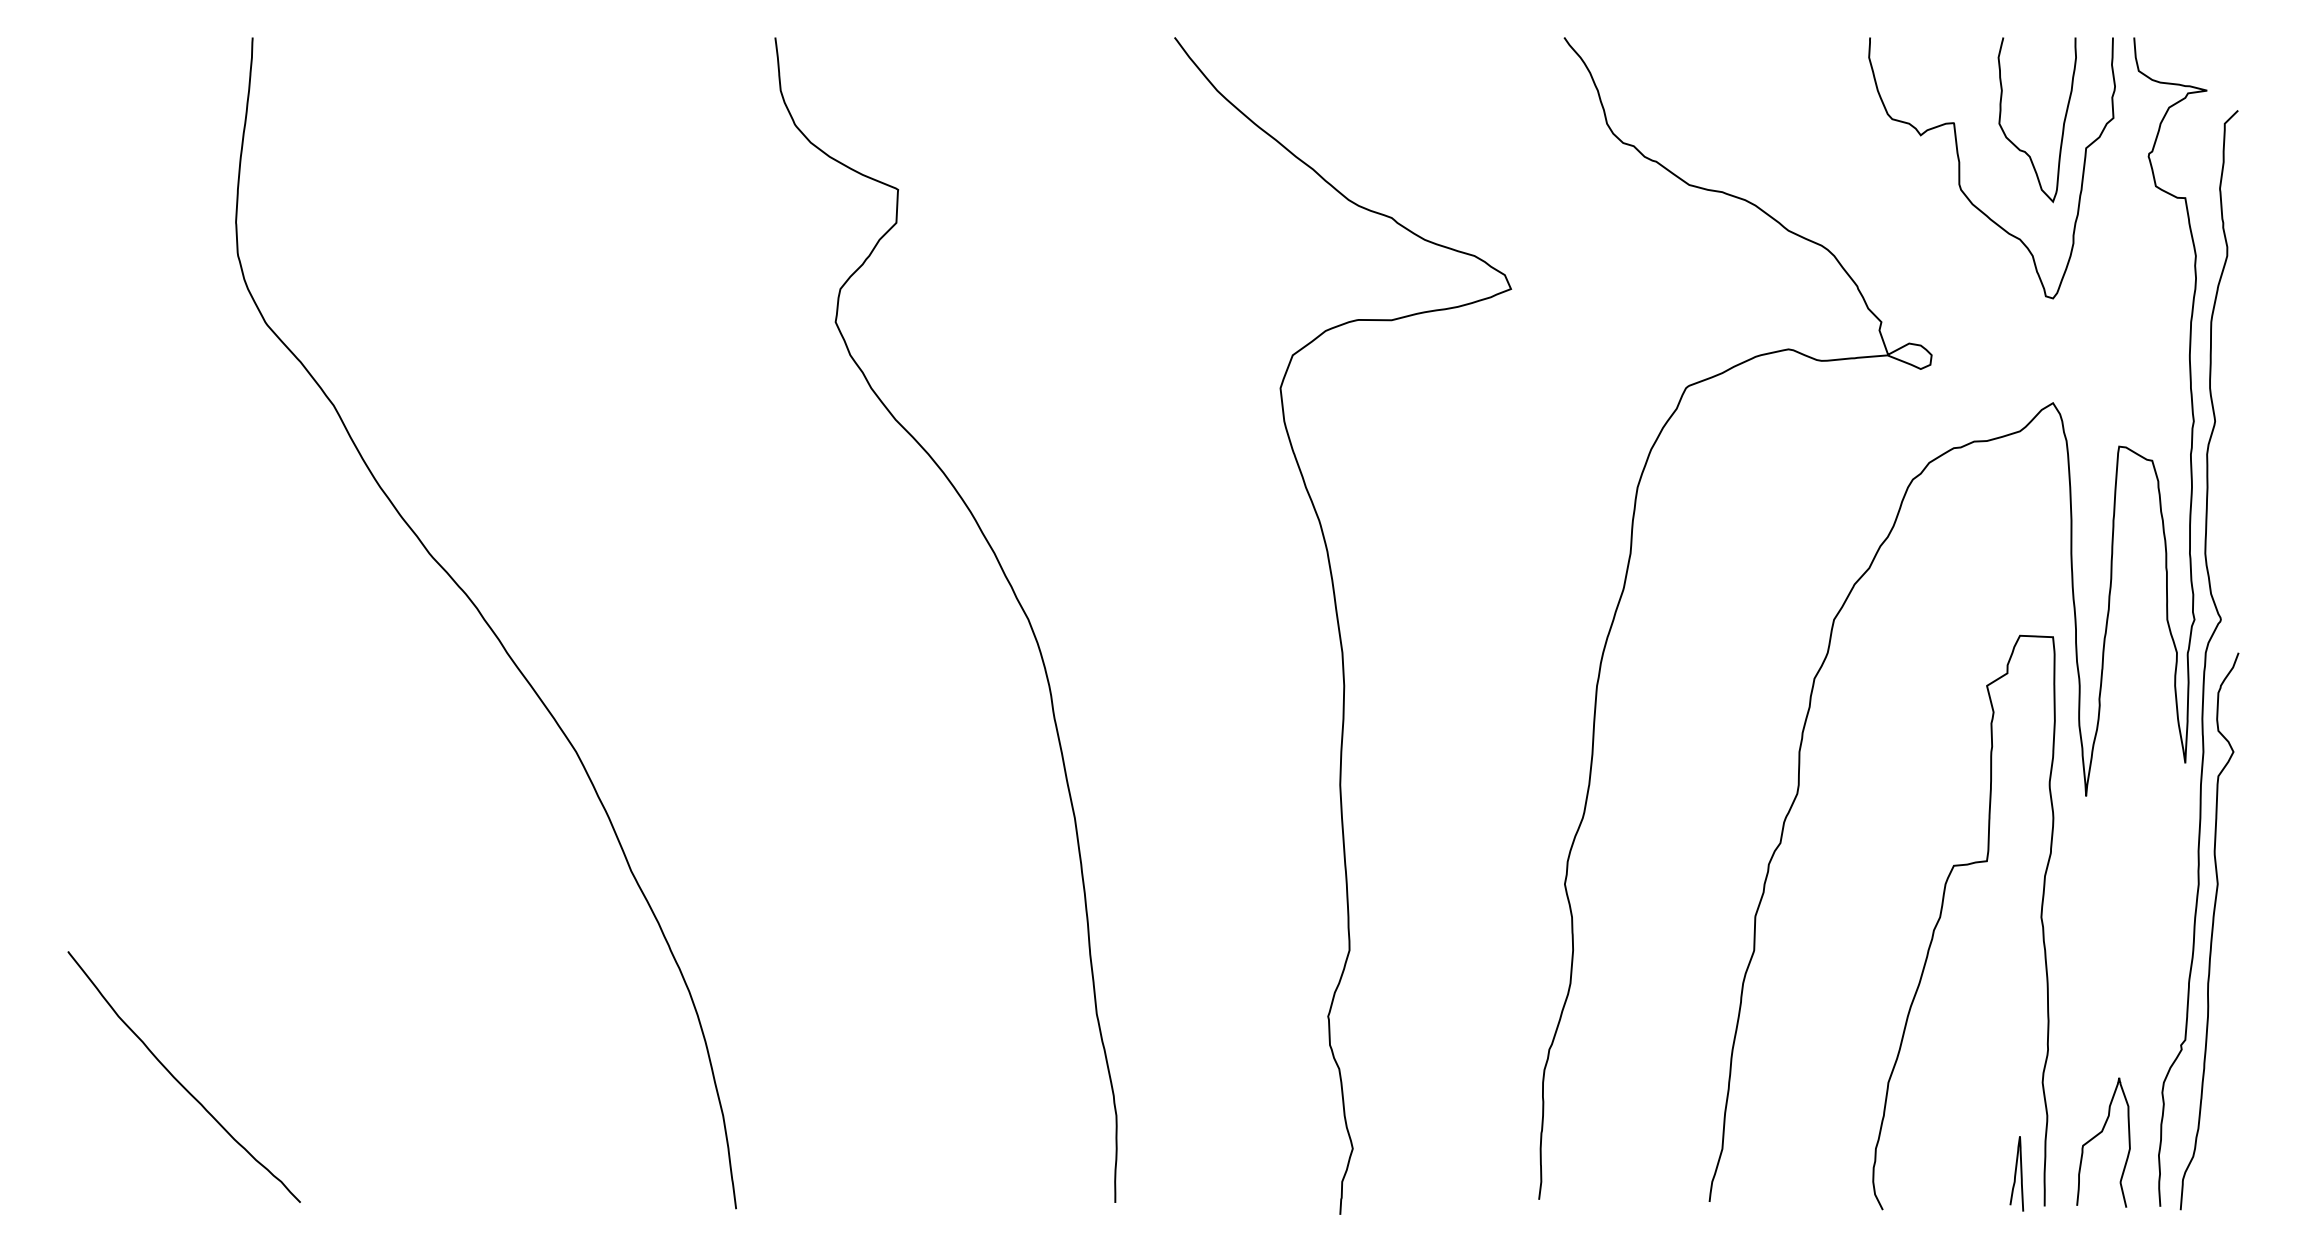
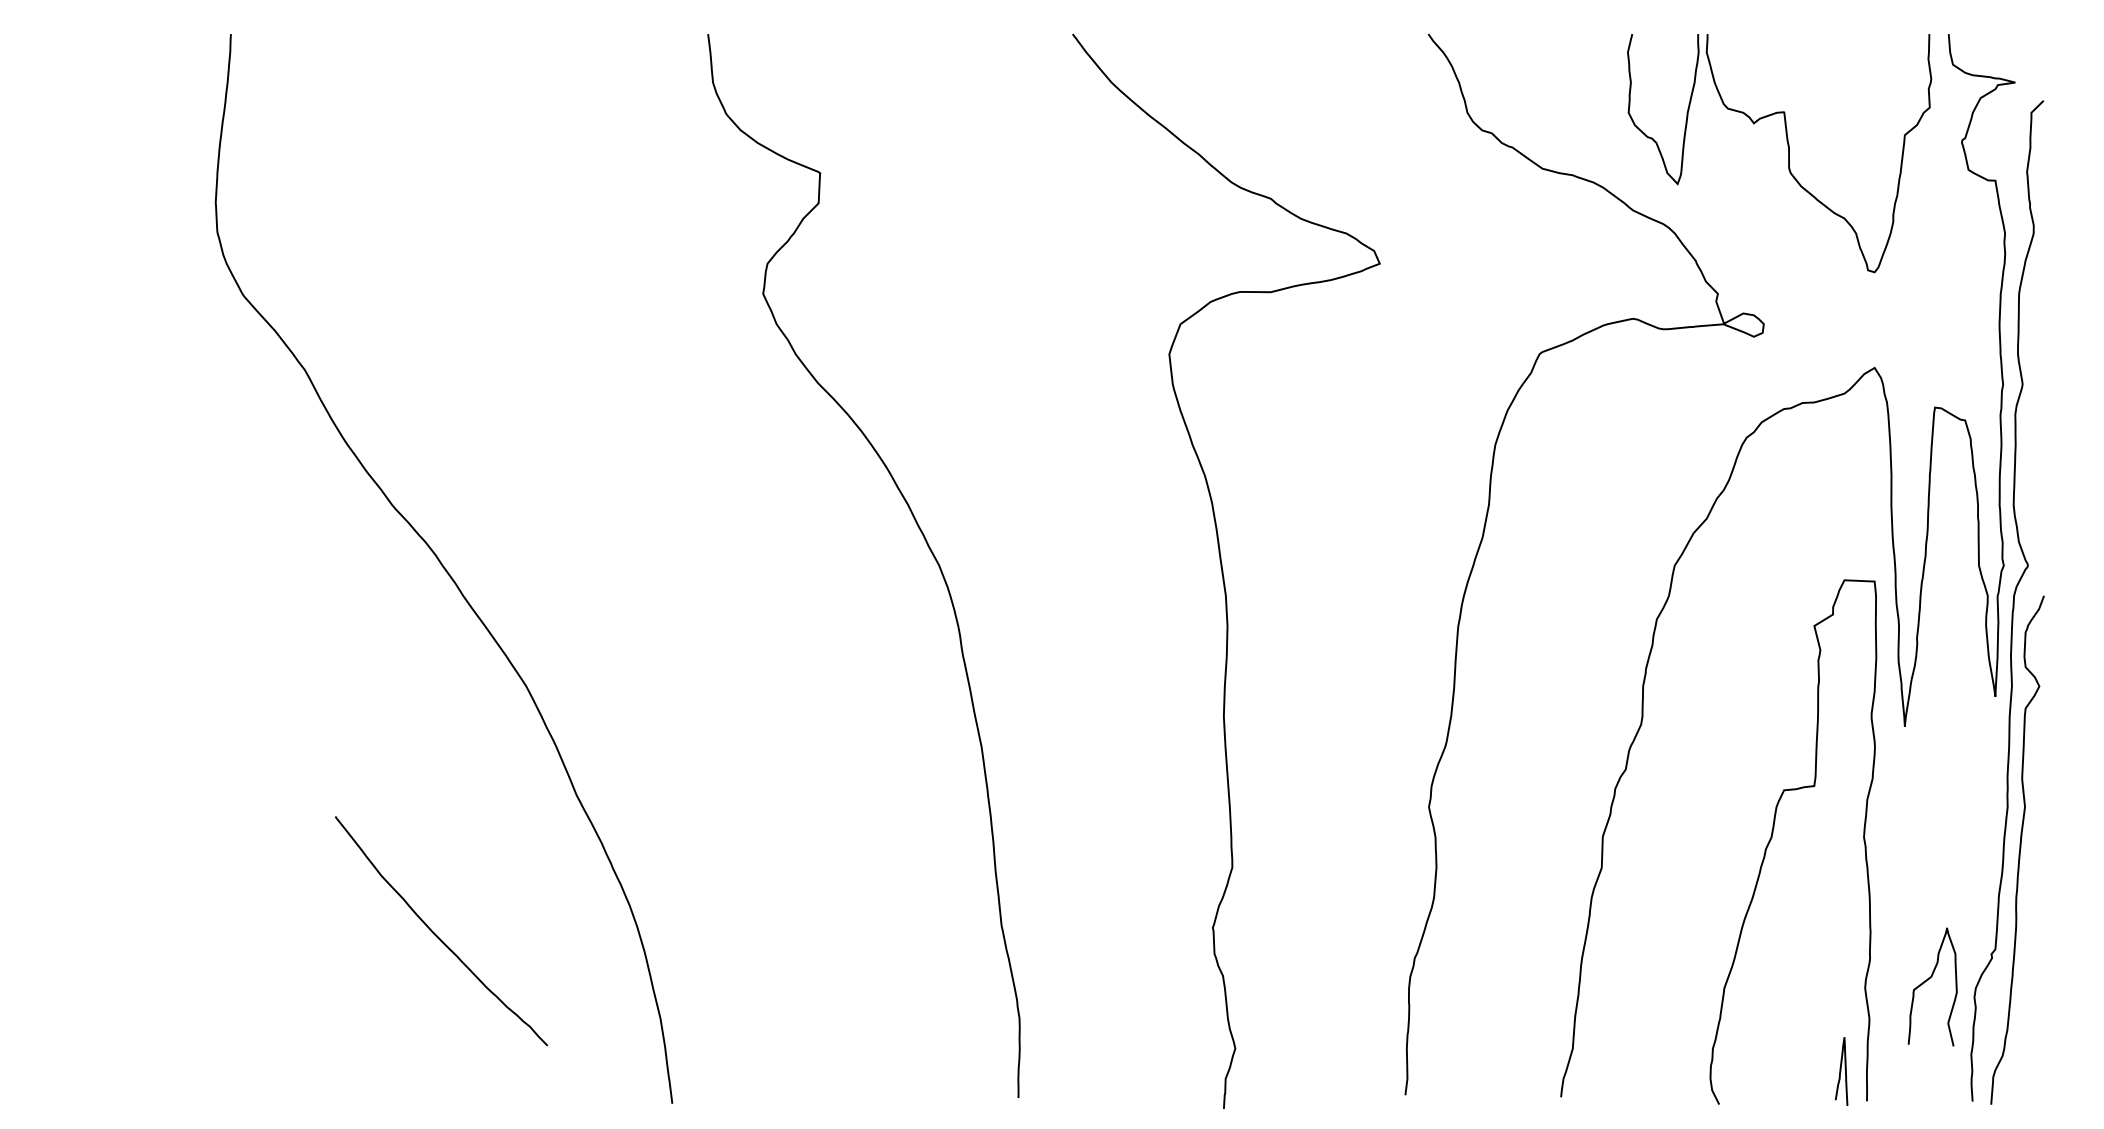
curve: (2062, 123) -> (1686, 112), moved
curve: (179, 1081) -> (437, 935), moved
curve: (2098, 1135) -> (1928, 980), moved

